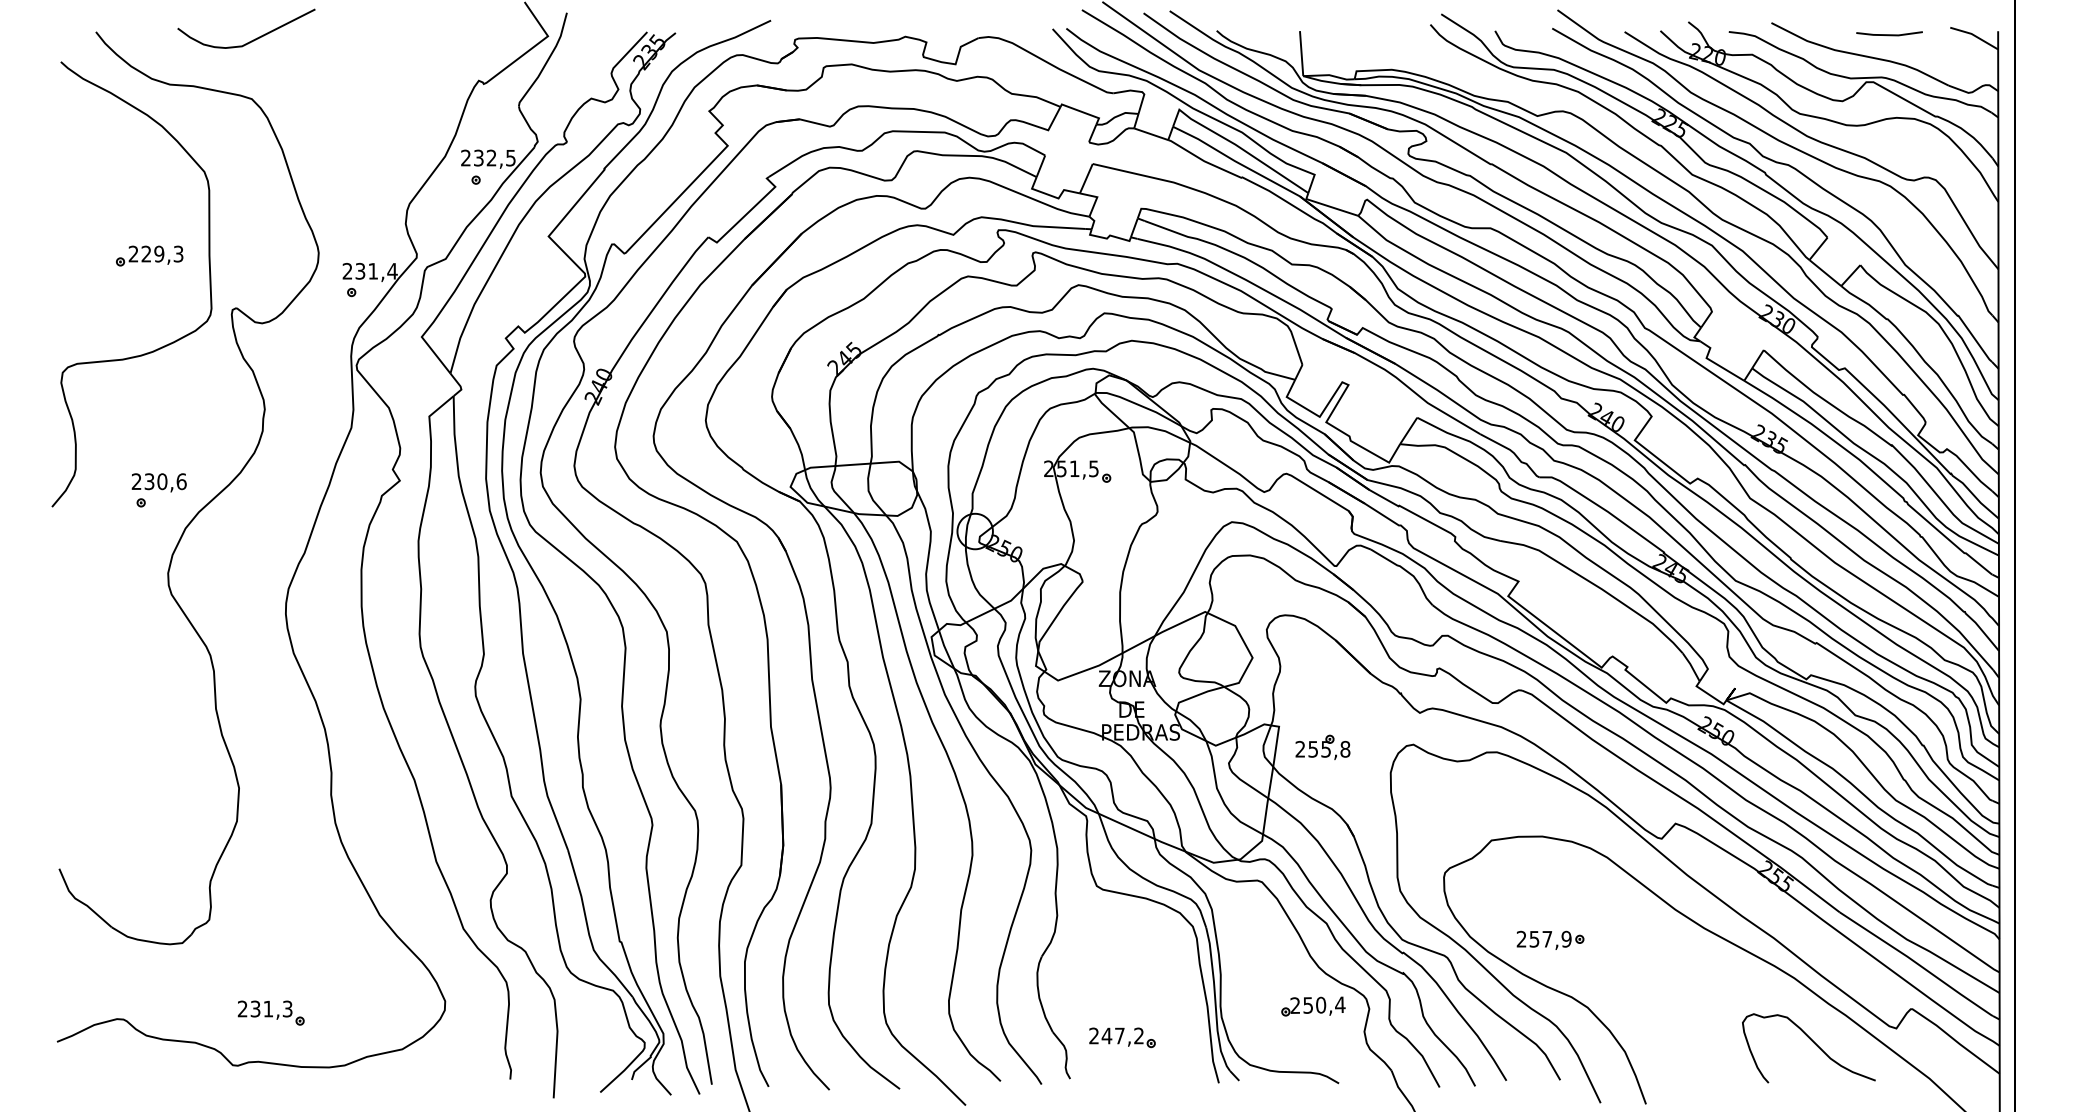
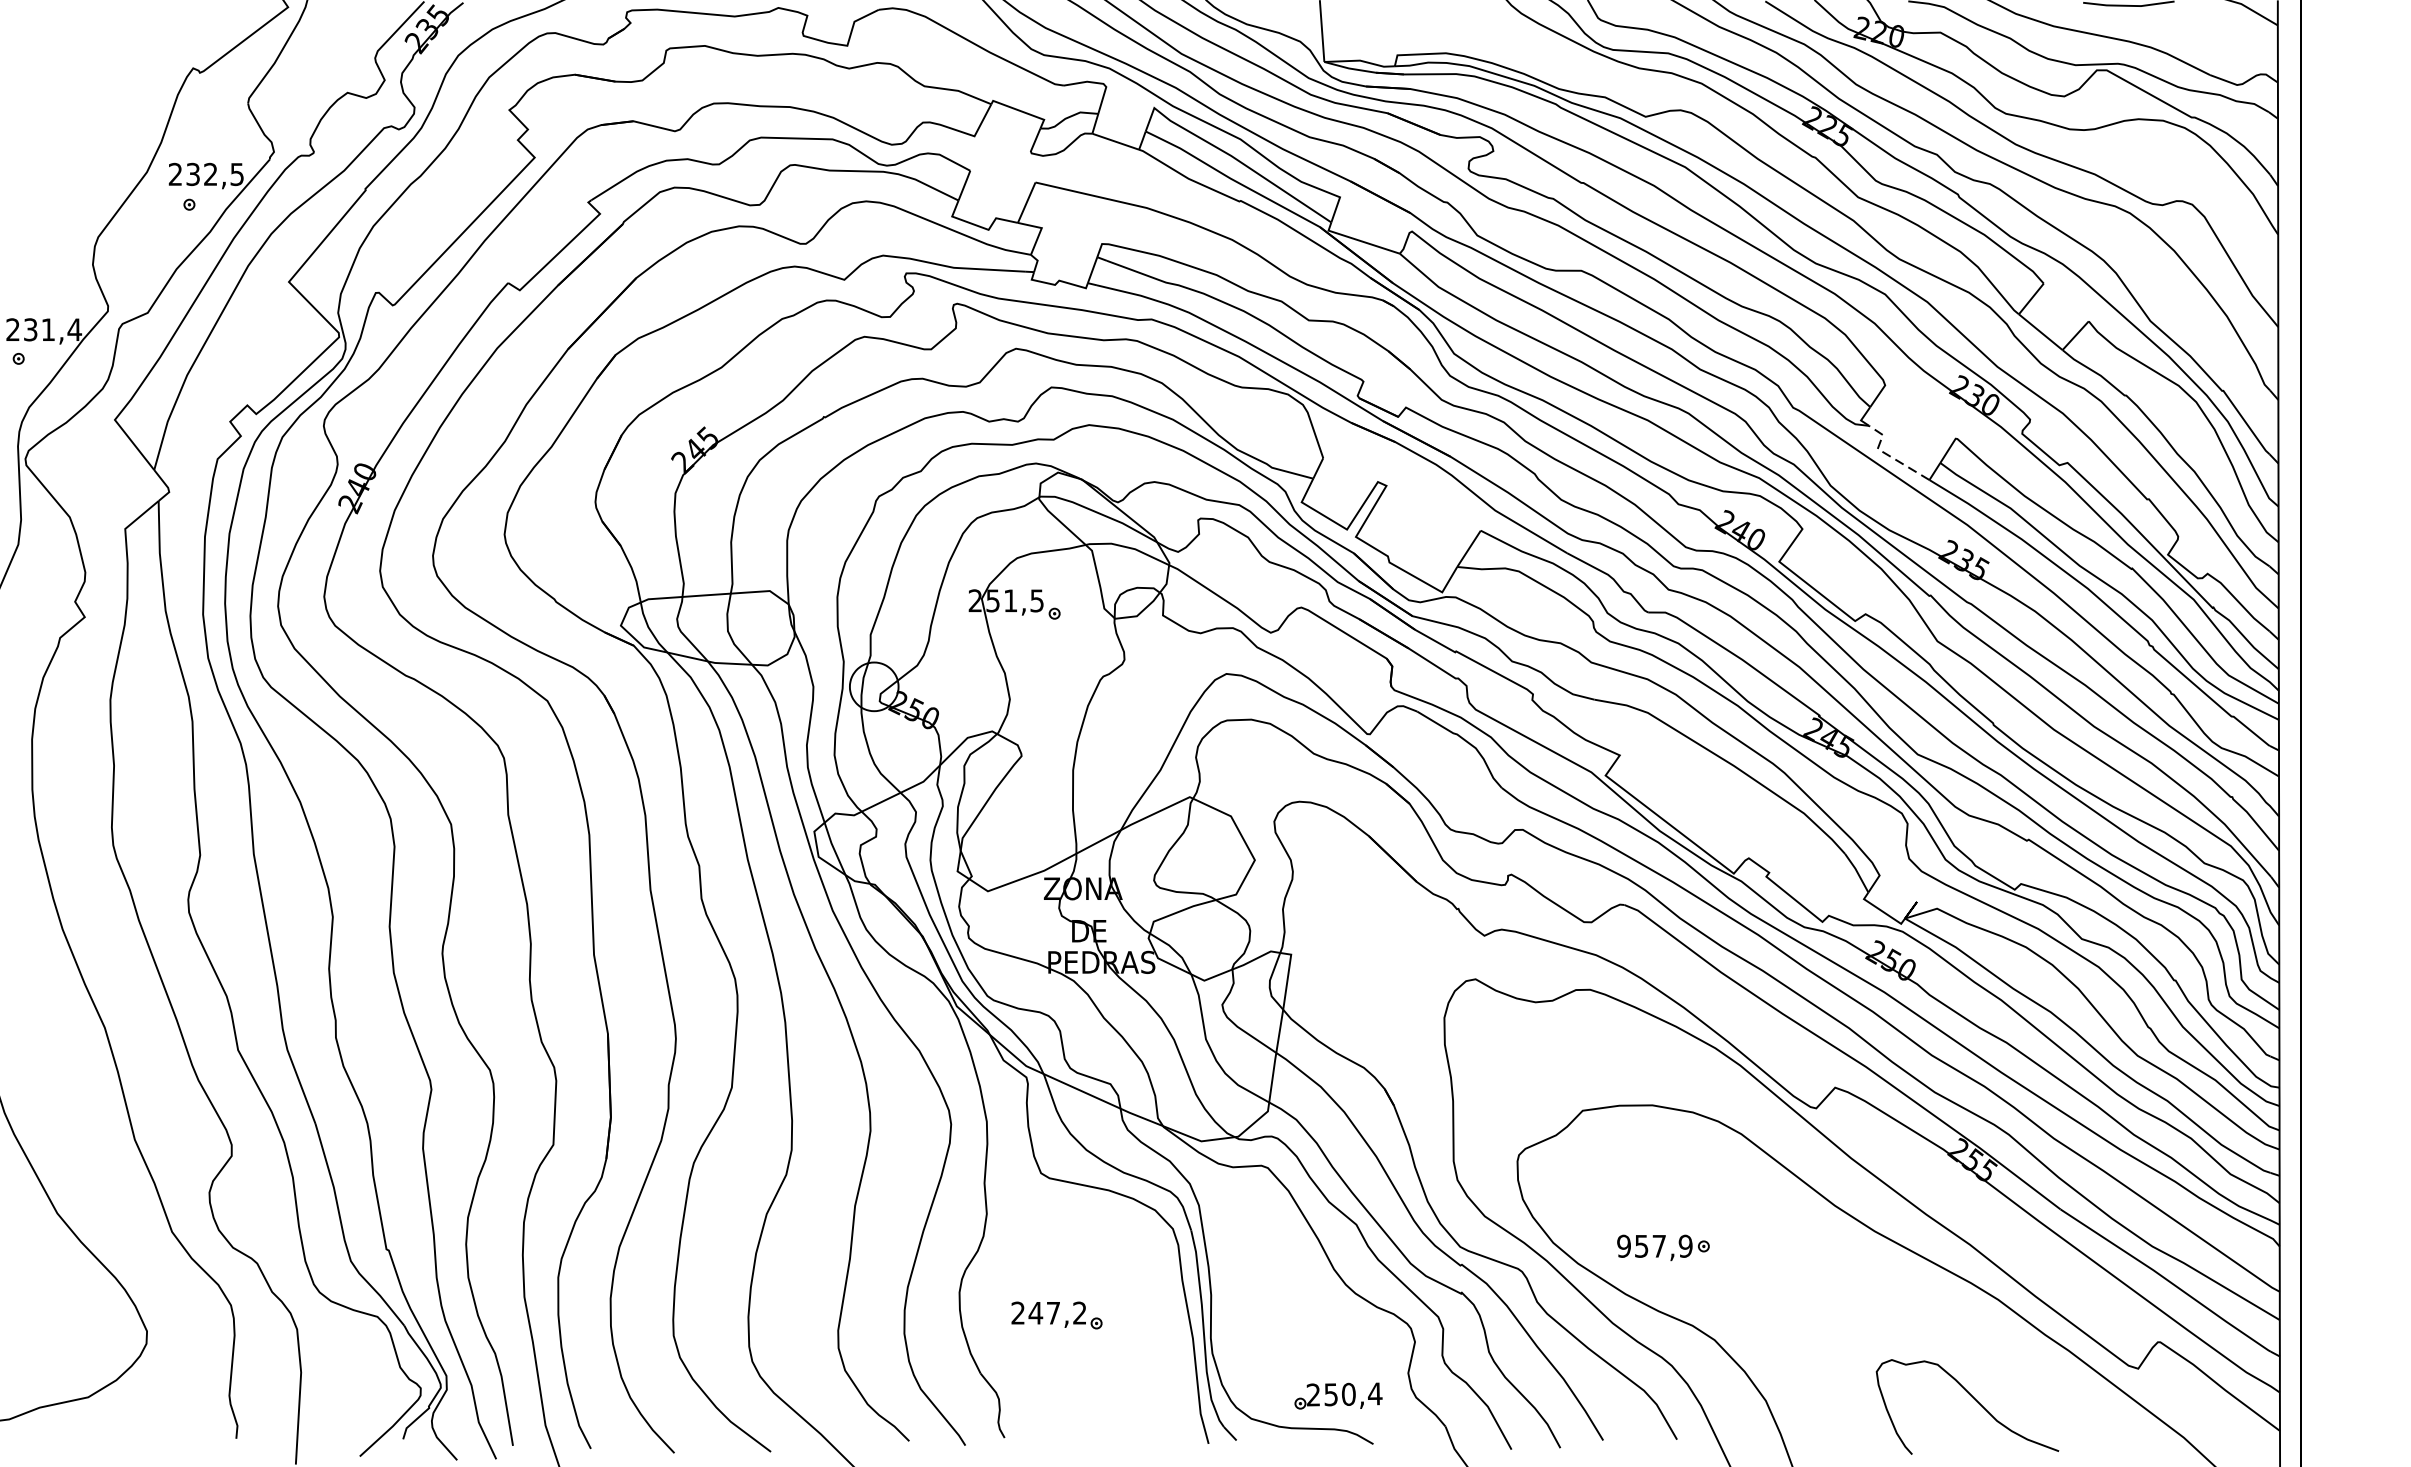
line: (1714, 362) -> (1888, 454), solid -> dashed
part: (1322, 746) -> (1350, 981), removed
text: (1521, 939) -> (1623, 1246), 257,9 -> 957,9
part: (1313, 1006) -> (1338, 1396), moved
part: (1122, 1037) -> (1057, 1315), moved
curve: (1813, 1043) -> (1973, 1400), moved

